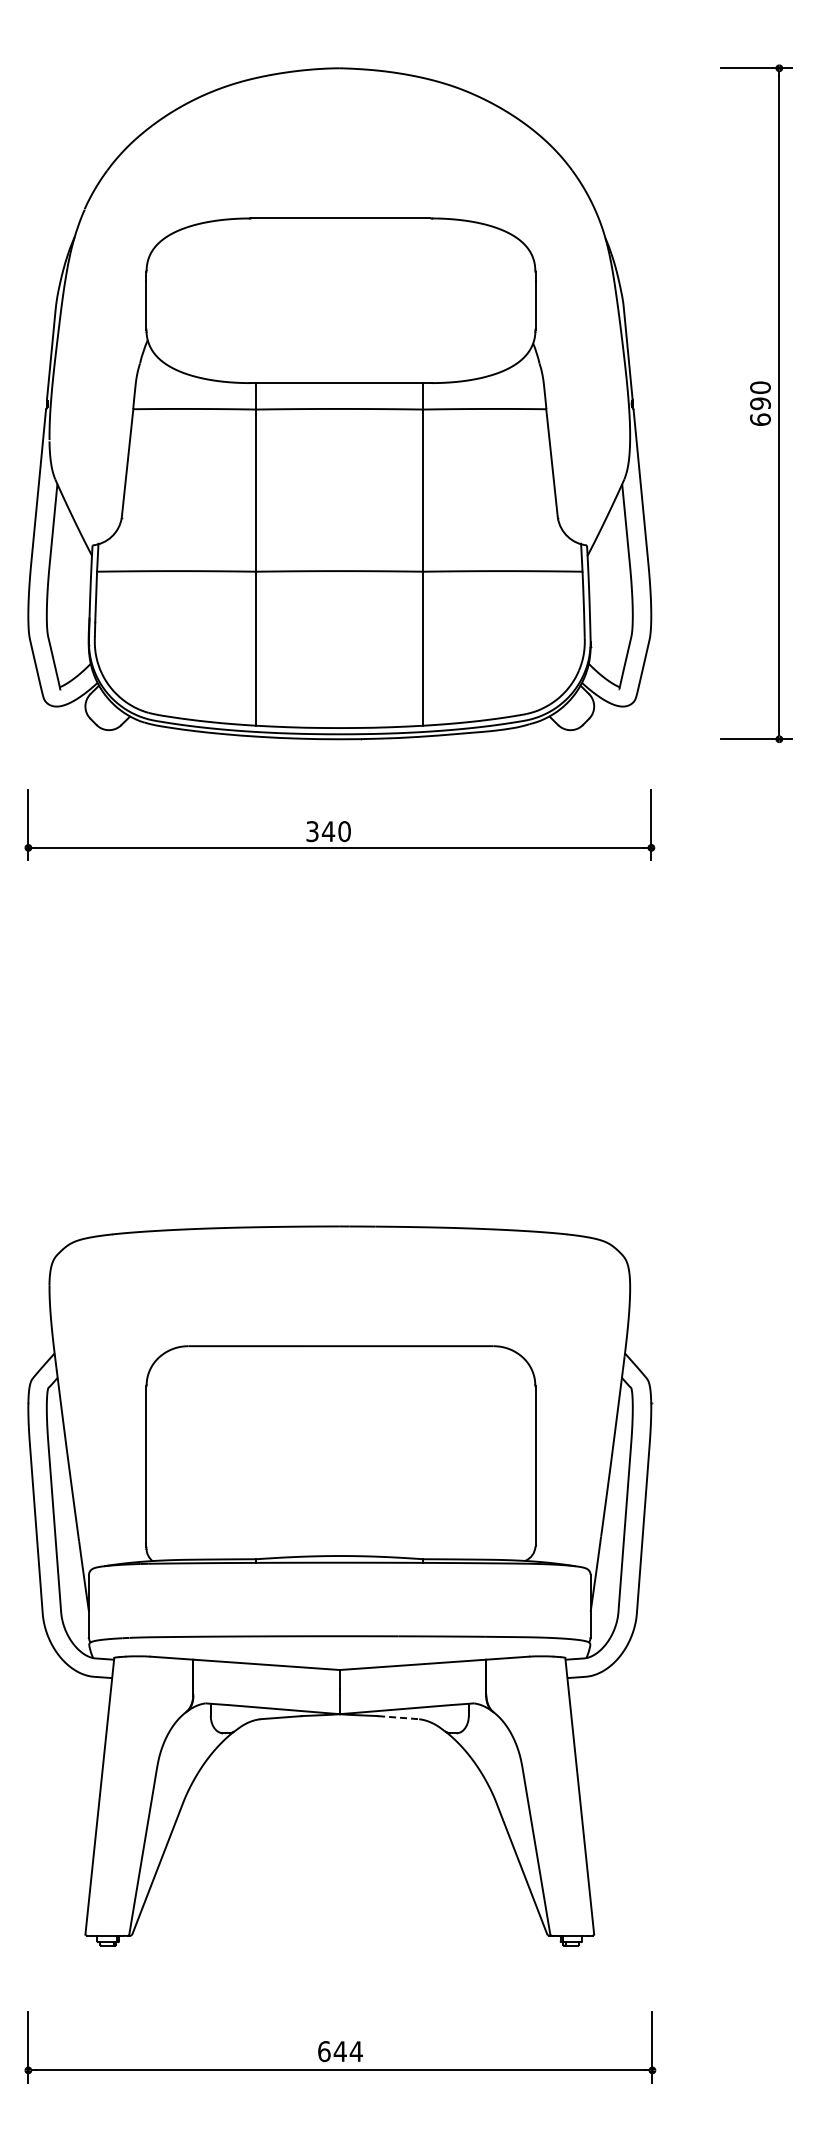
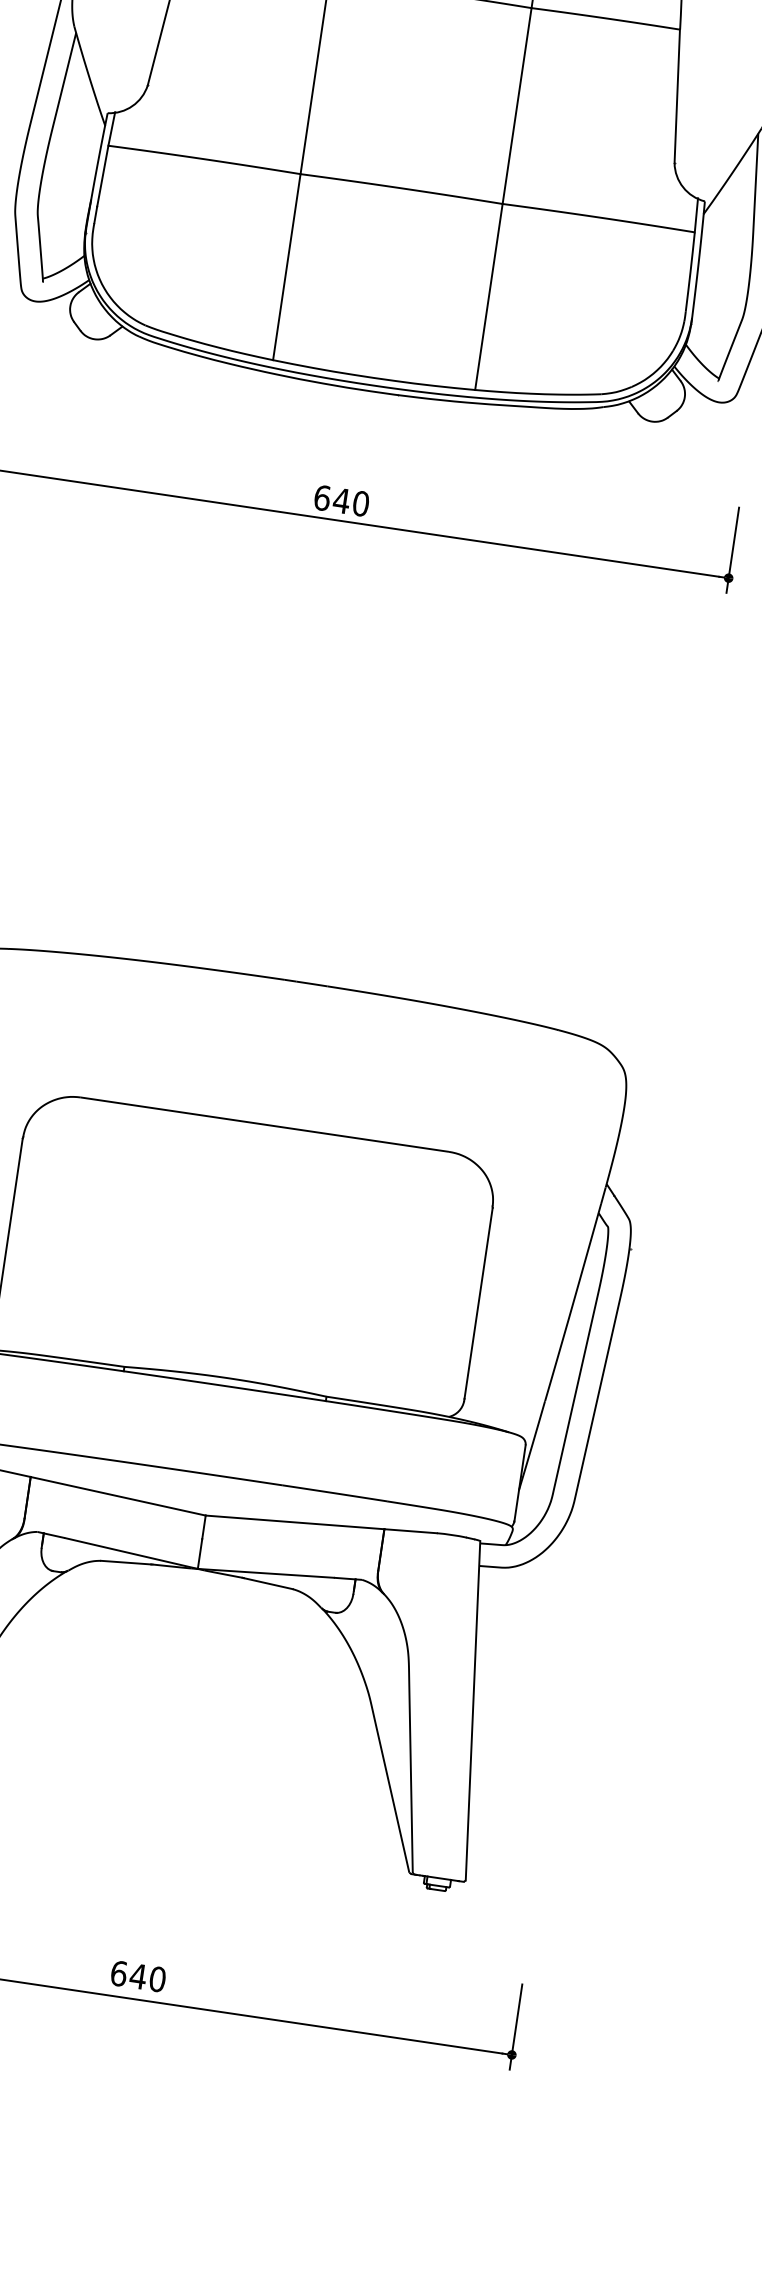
text: (312, 831) -> (322, 497), 340 -> 640
line: (398, 1717) -> (268, 1583), dashed -> solid
text: (355, 2051) -> (156, 1979), 644 -> 640

